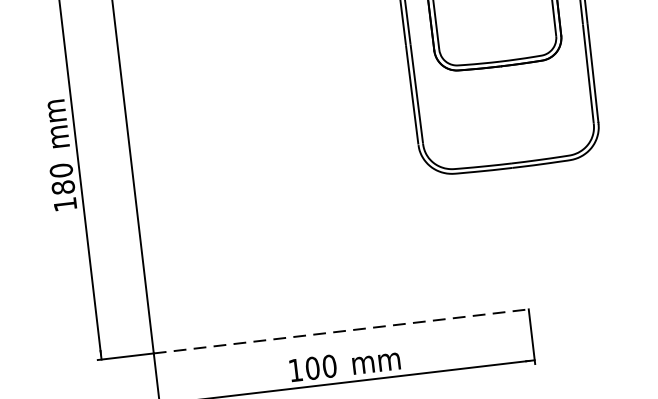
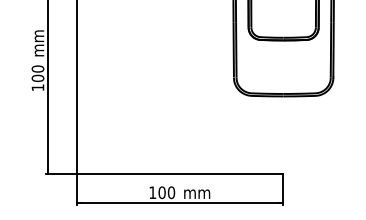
text: (64, 185) -> (38, 77), 180 -> 100
line: (342, 331) -> (180, 174), dashed -> solid

